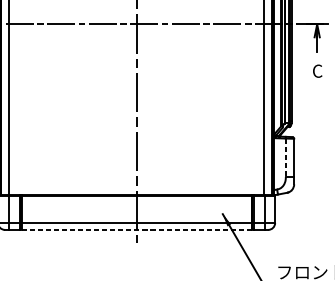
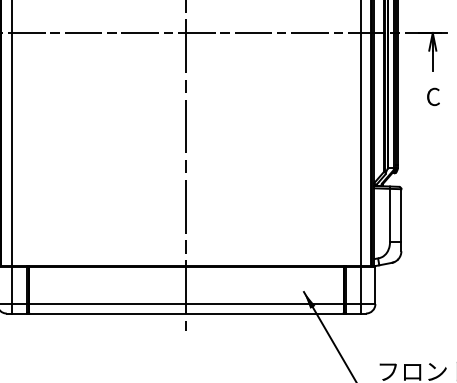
line: (286, 158) -> (390, 215), dashed -> solid
line: (136, 229) -> (186, 313), dashed -> solid

